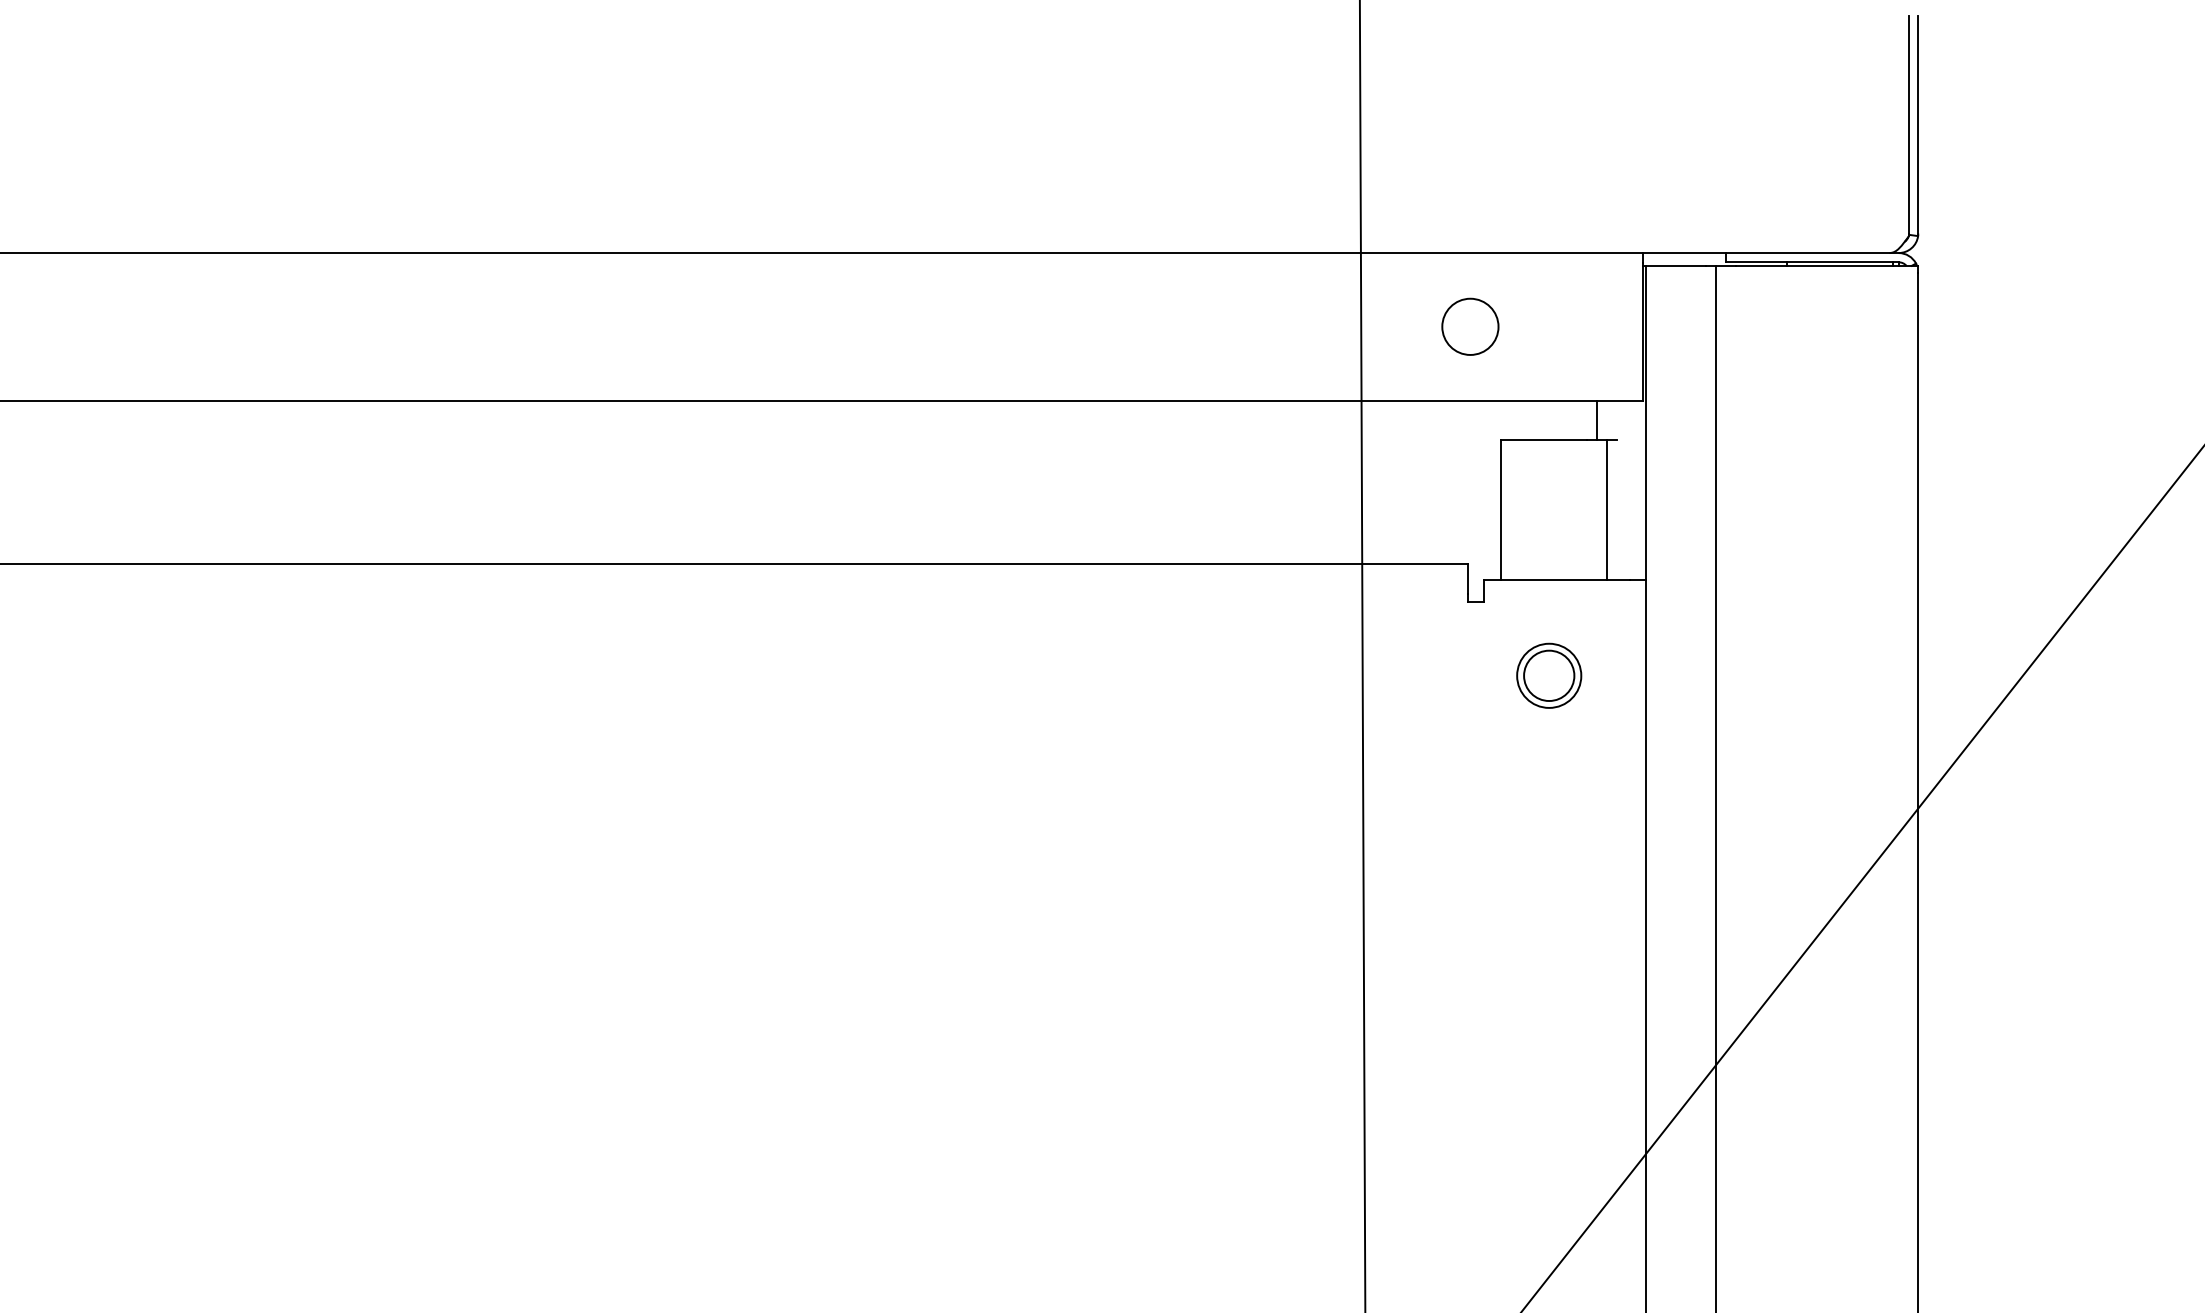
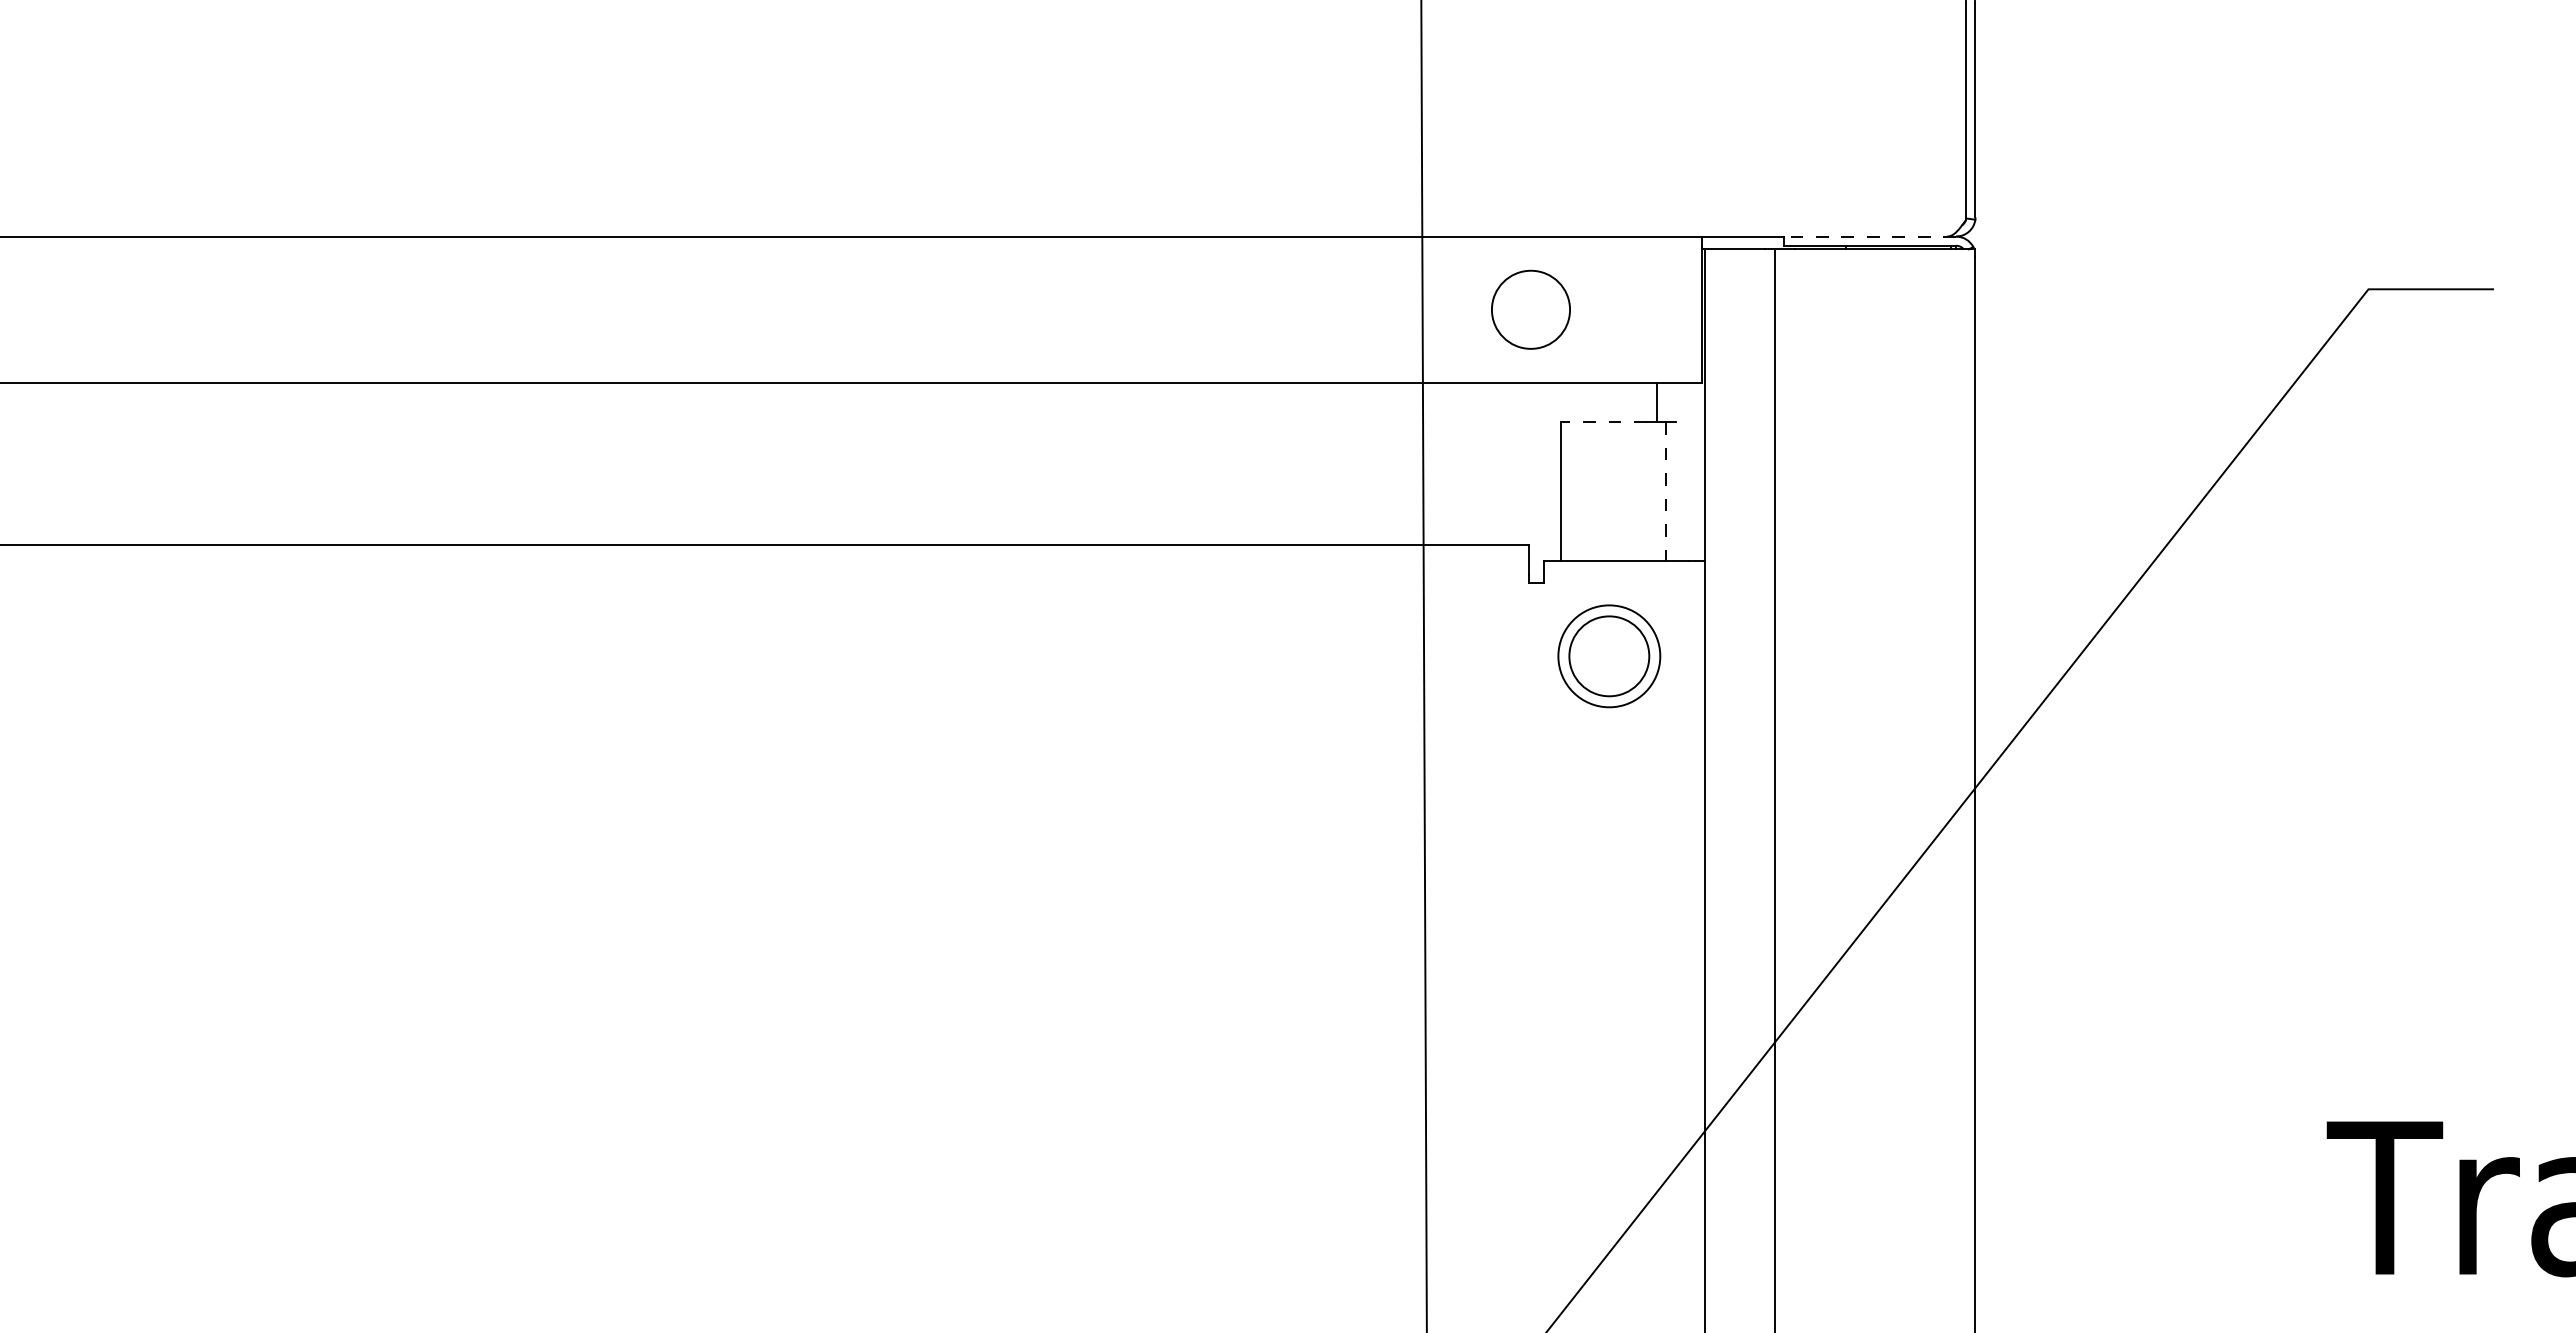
line: (1812, 252) -> (1870, 236), solid -> dashed
circle: (1469, 326) -> (1530, 309), size x1.4
line: (1544, 440) -> (1604, 422), solid -> dashed
line: (1606, 509) -> (1666, 491), solid -> dashed
part: (1548, 675) -> (1608, 655), size x1.6

